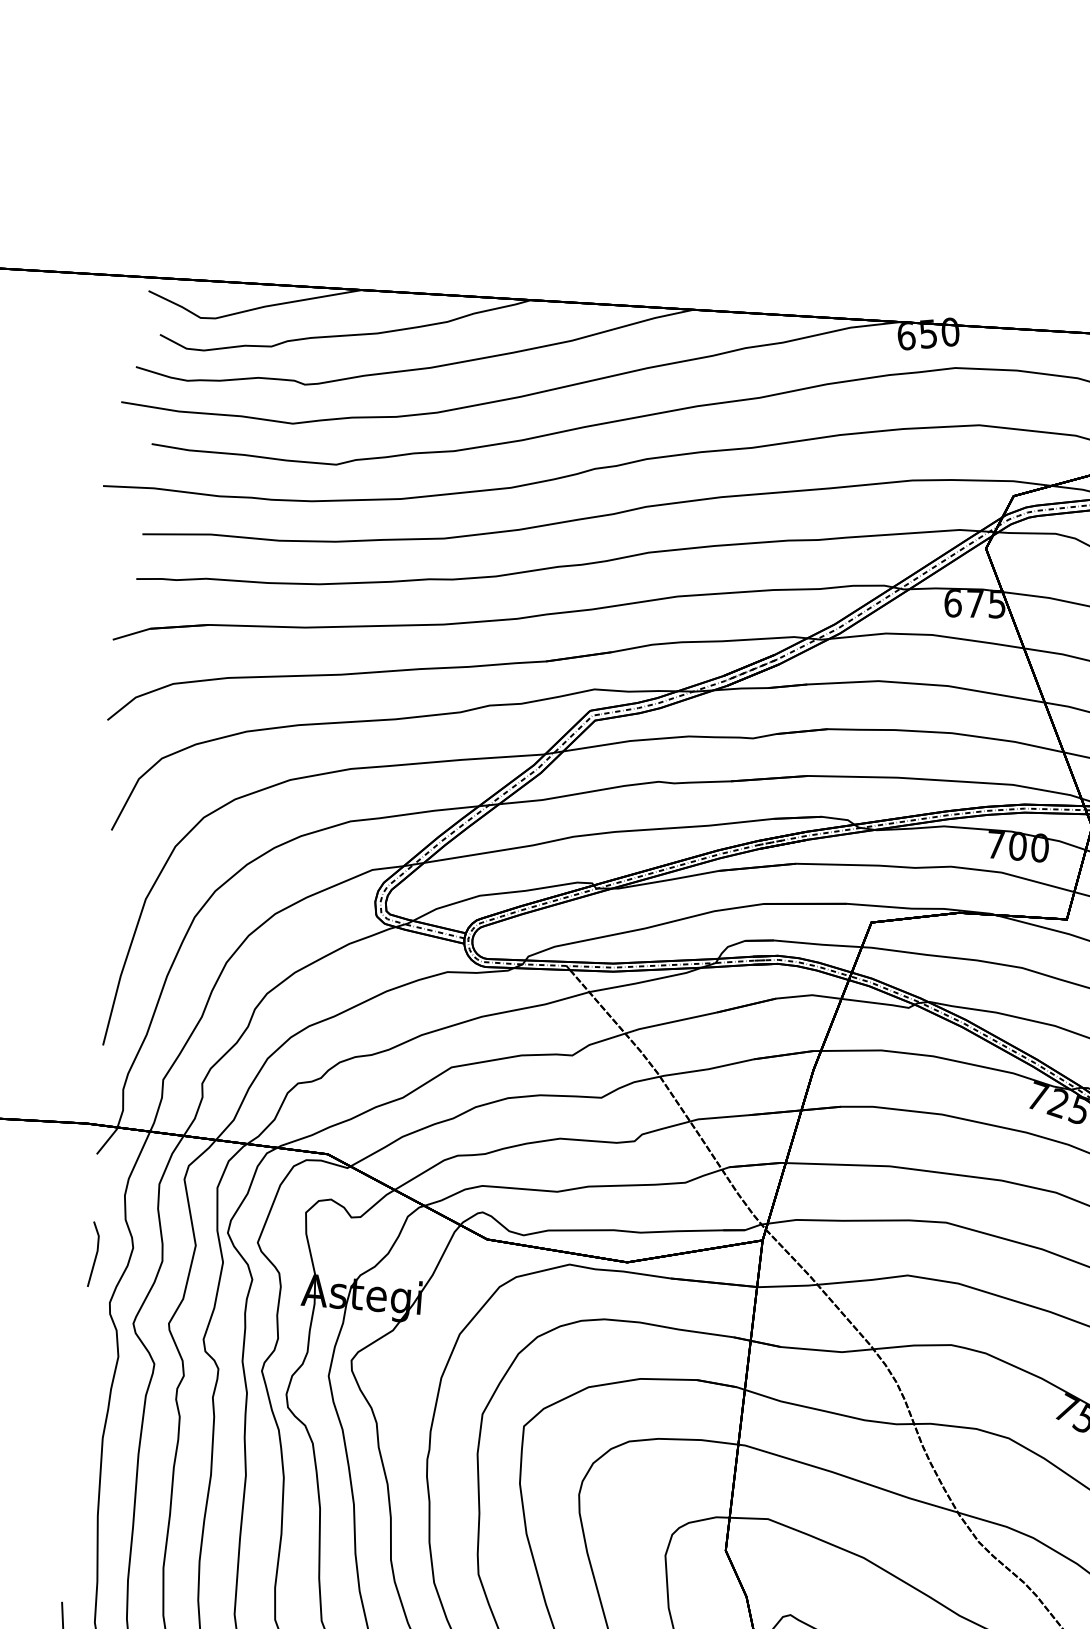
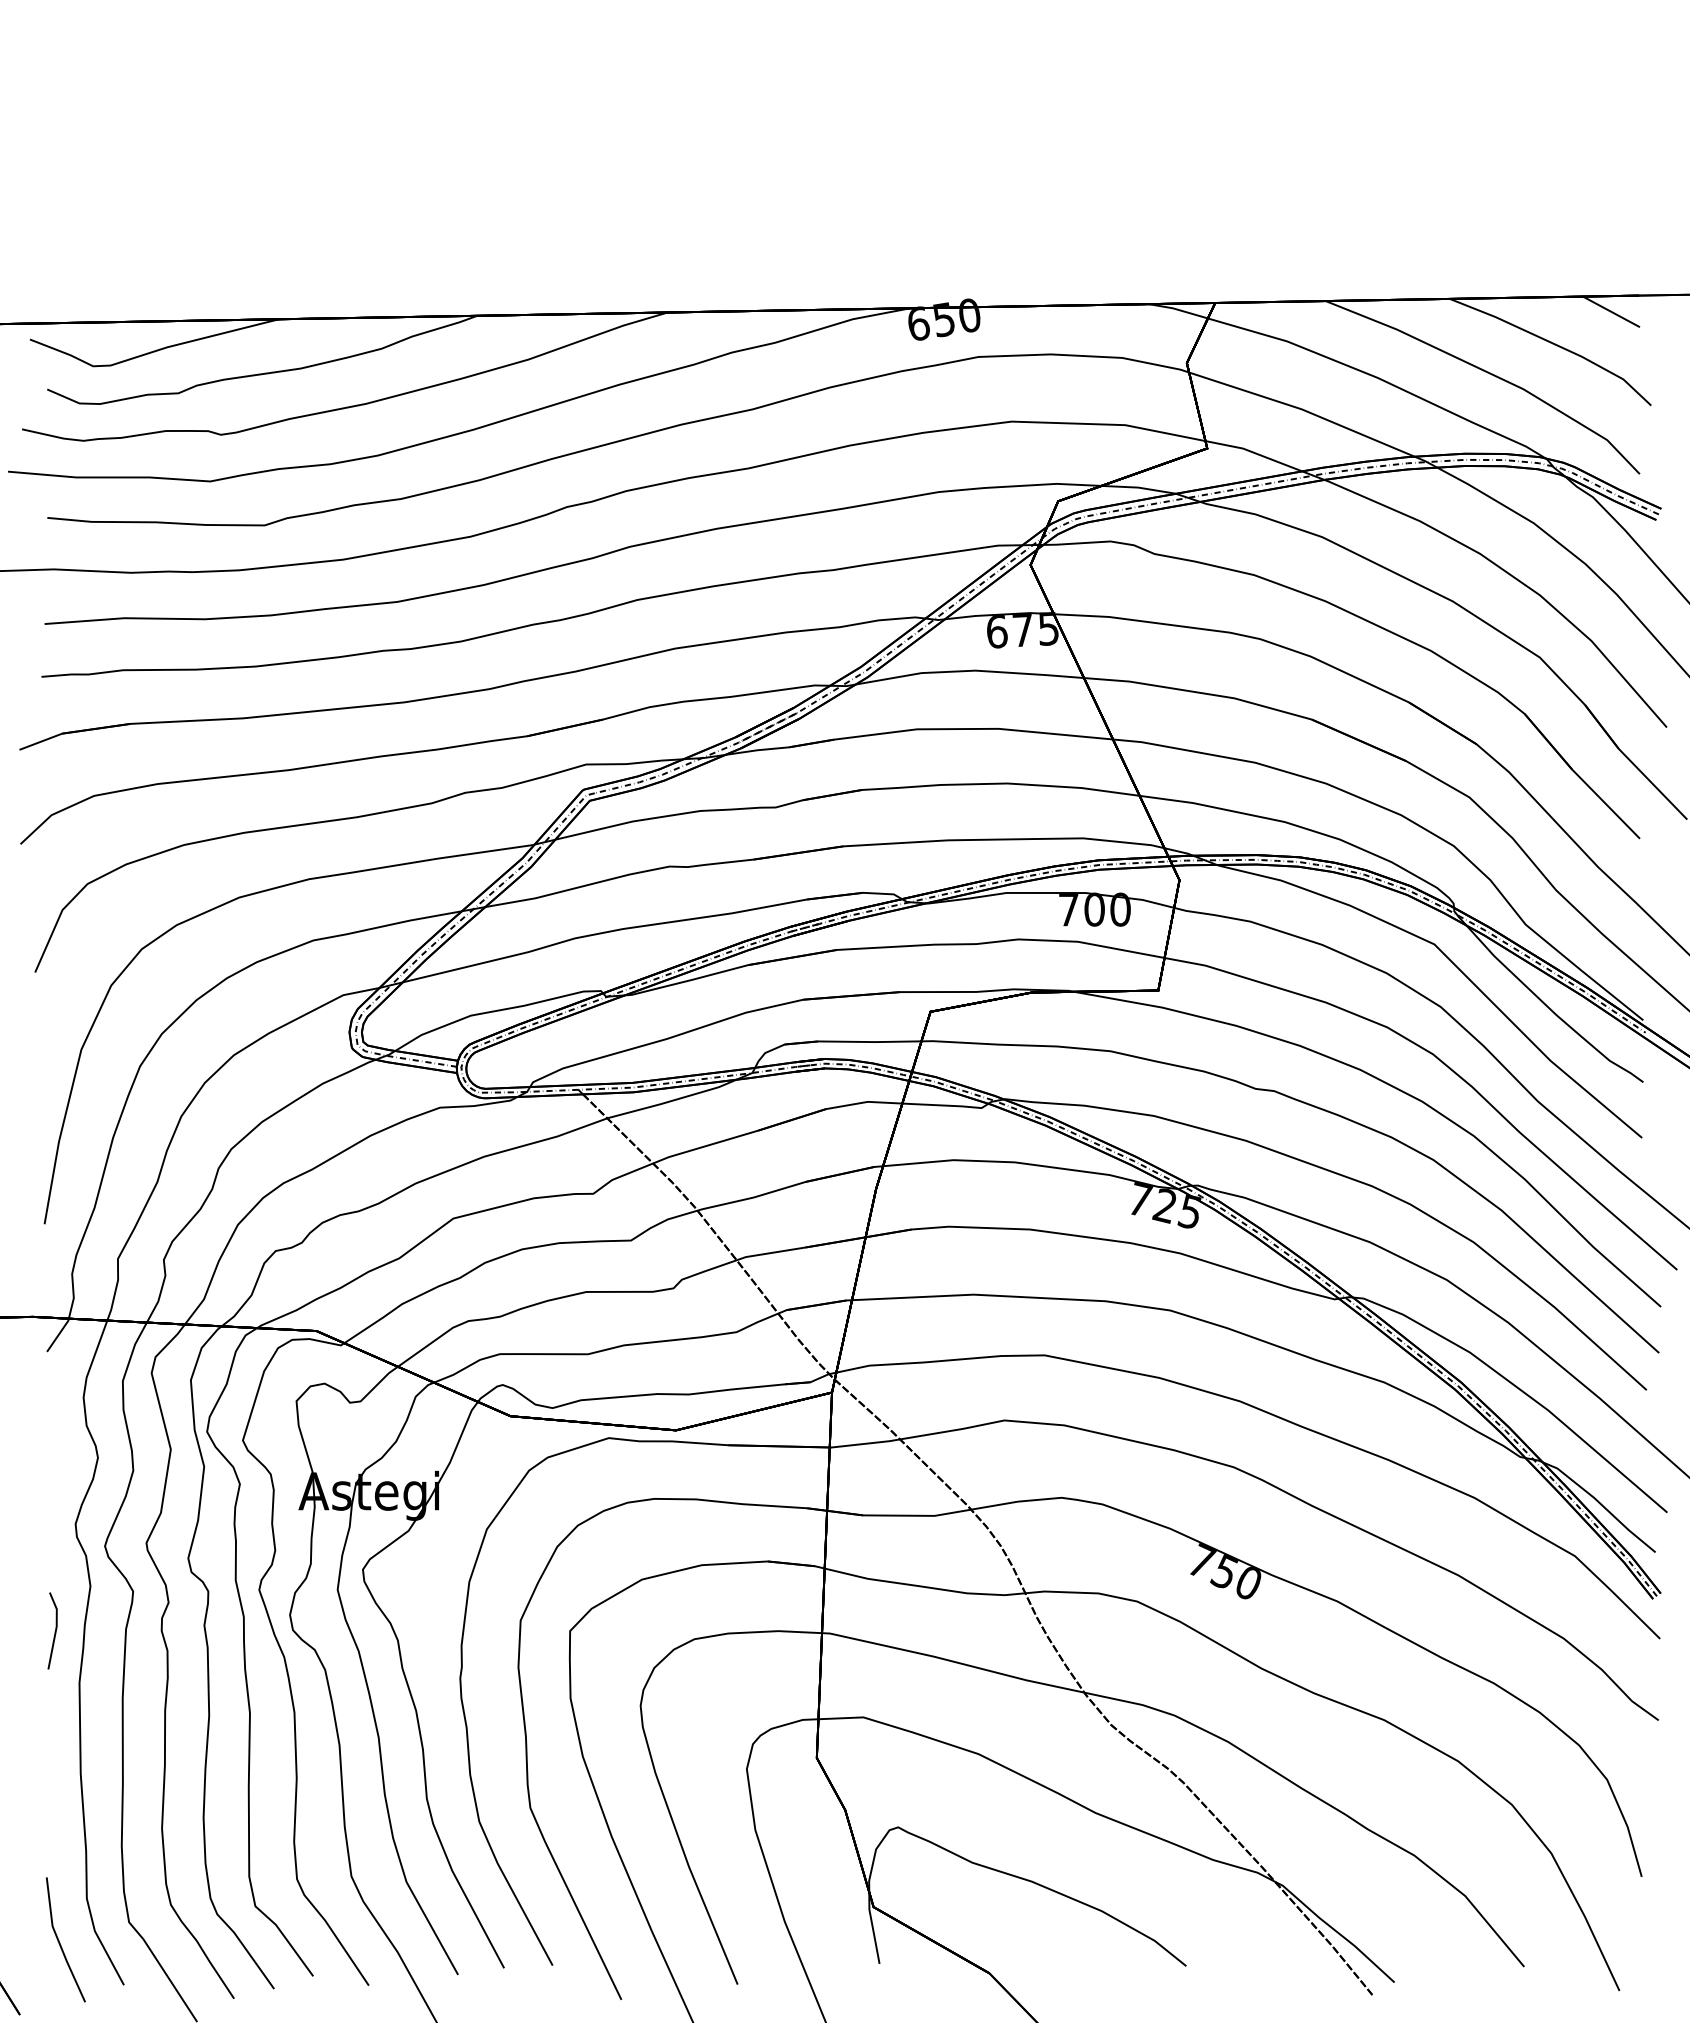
line: (95, 1254) -> (54, 1631), moved

